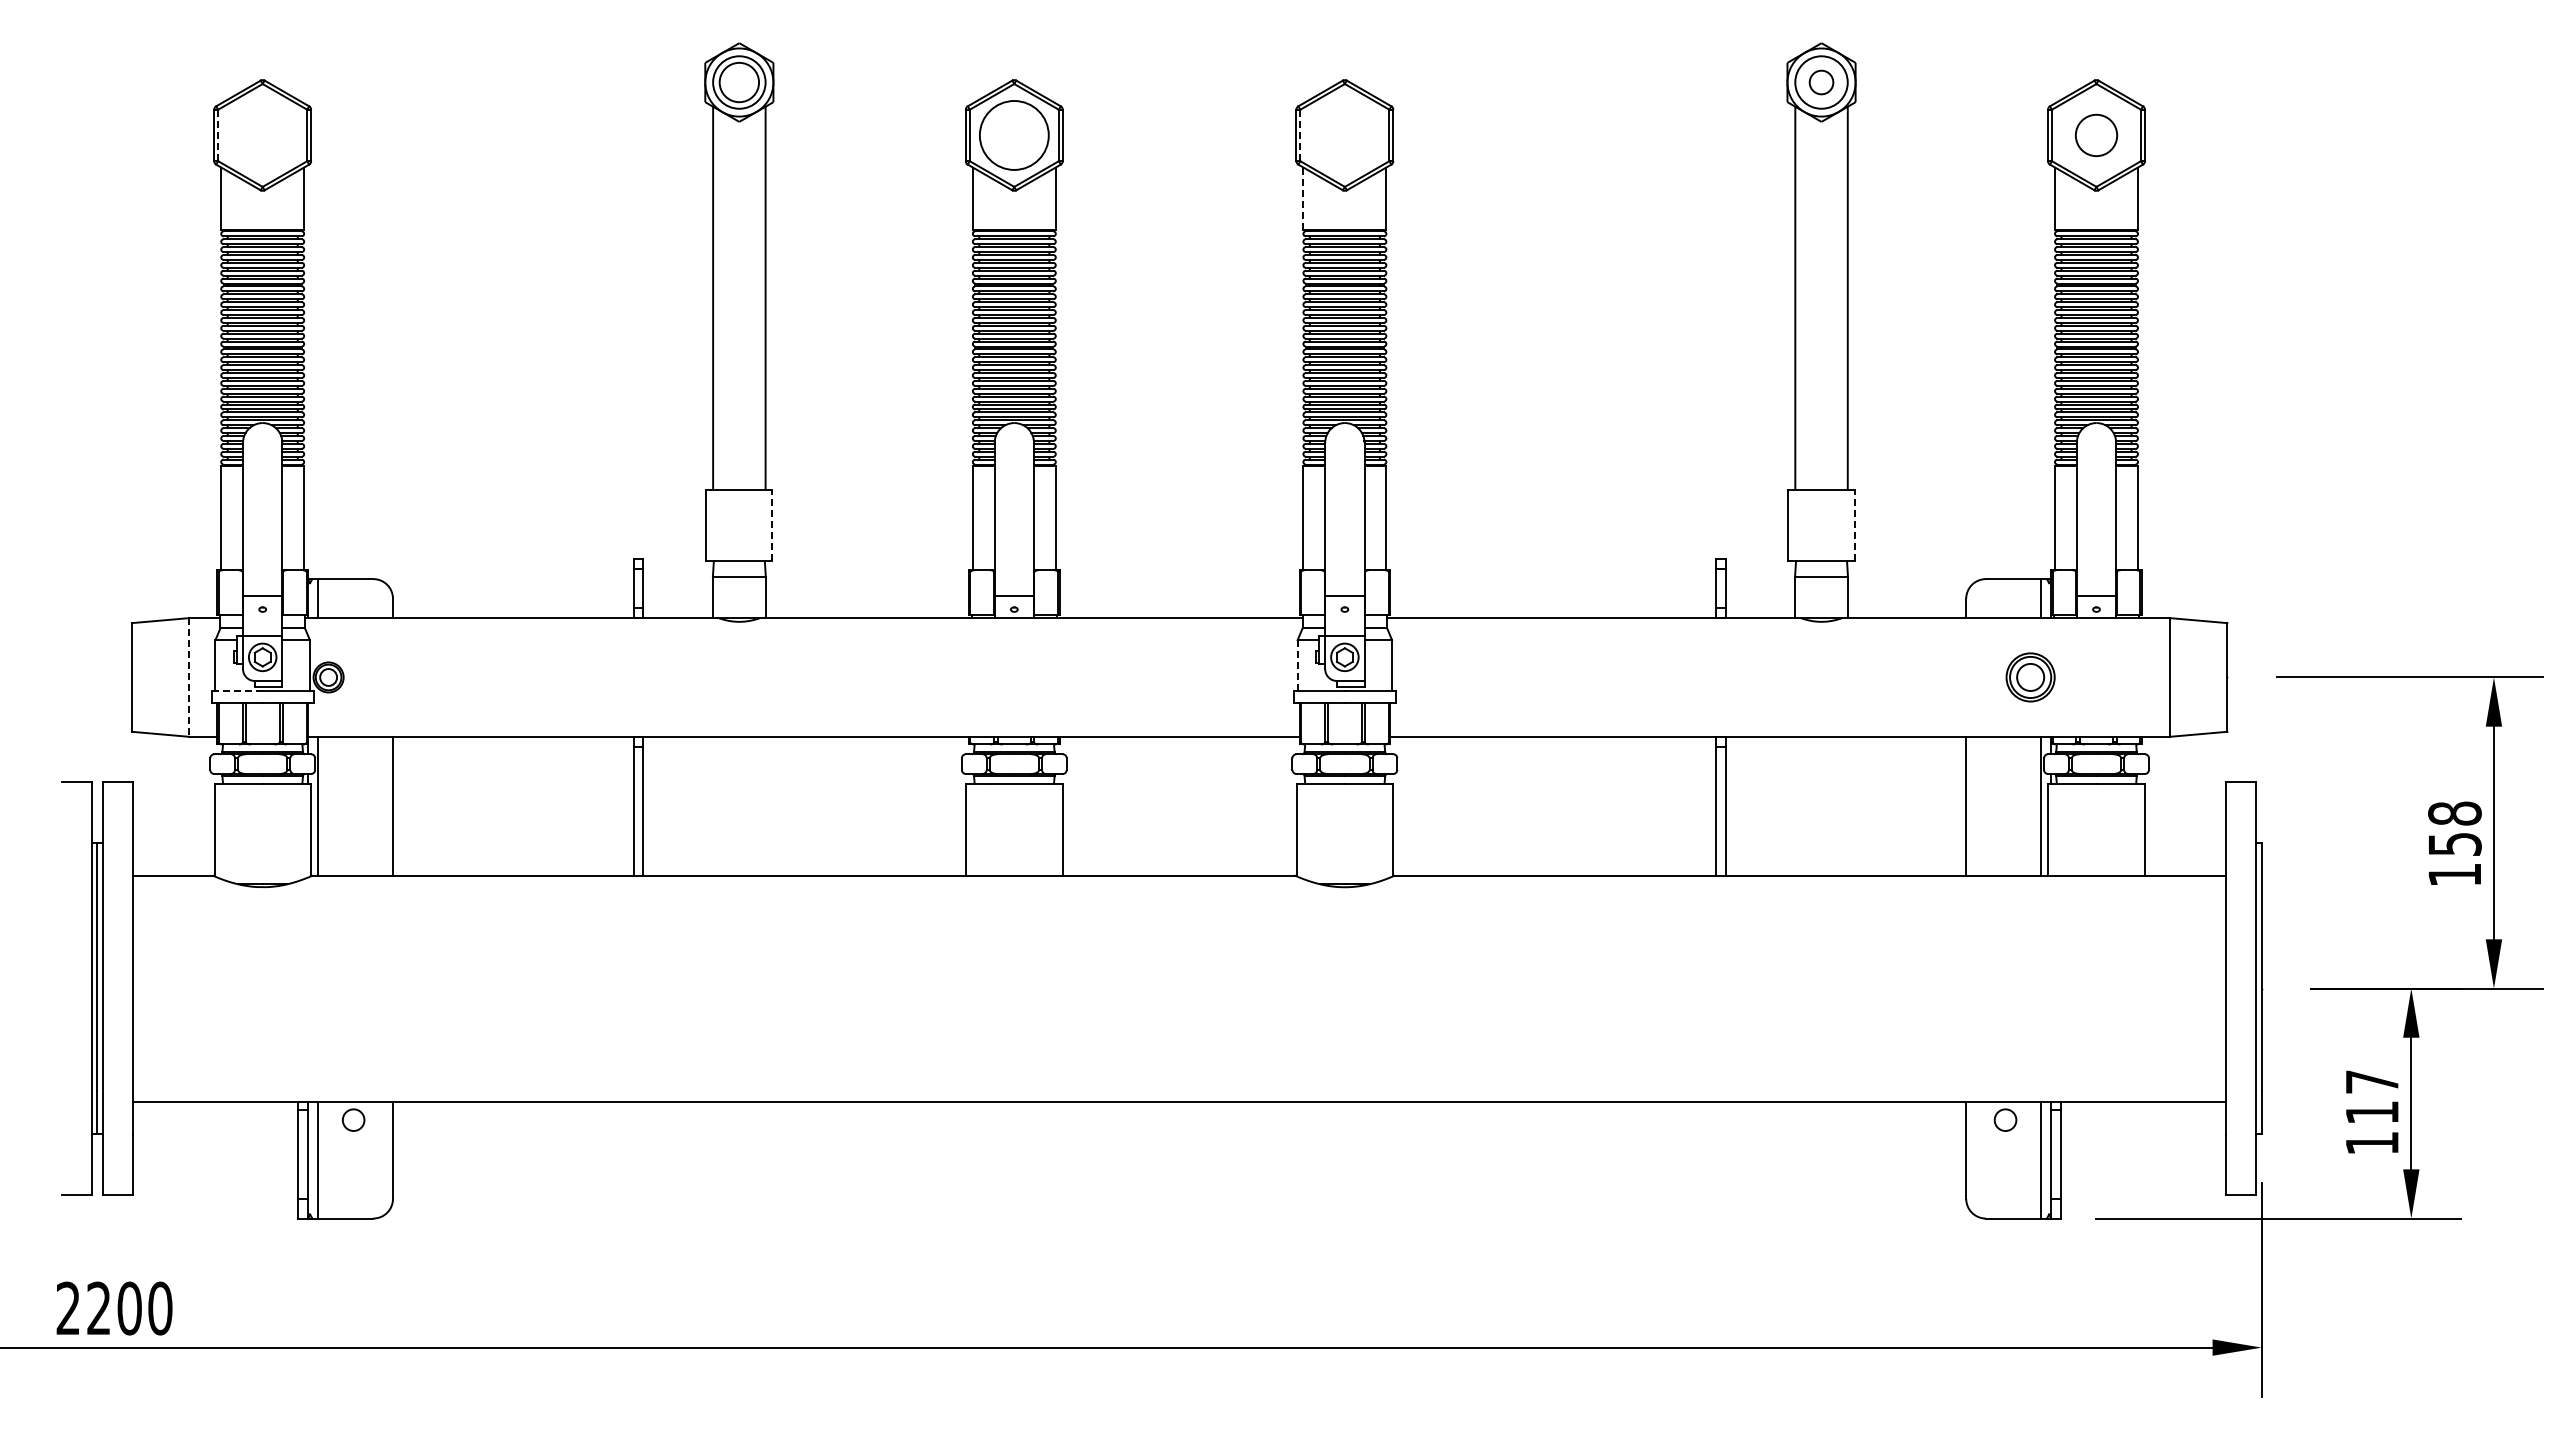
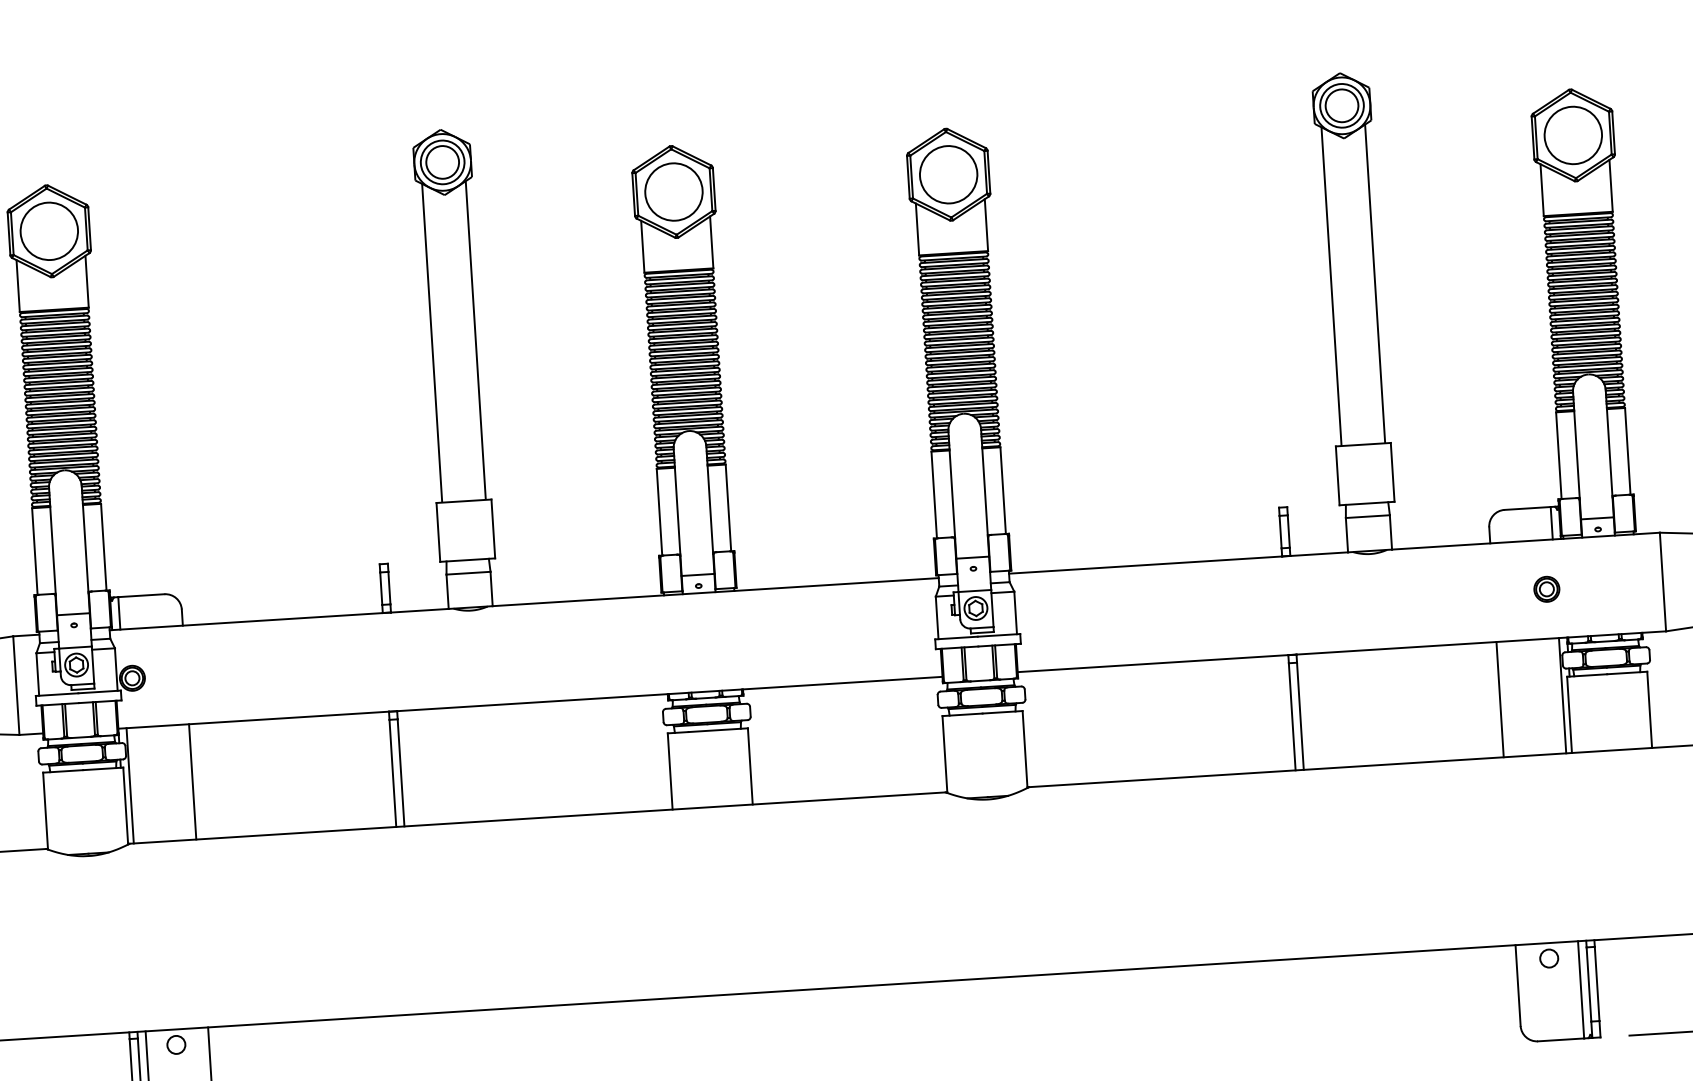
circle: (1821, 82) -> (1342, 105), size x1.67
line: (218, 135) -> (12, 233), dashed -> solid
circle: (262, 135) -> (49, 231), added
line: (1300, 135) -> (911, 177), dashed -> solid
circle: (1344, 135) -> (948, 174), added
circle: (2096, 135) -> (1573, 135), size x1.67
line: (1303, 199) -> (917, 230), dashed -> solid
line: (772, 525) -> (493, 528), dashed -> solid
line: (1854, 525) -> (1392, 472), dashed -> solid
line: (1297, 665) -> (937, 617), dashed -> solid
line: (188, 677) -> (15, 685), dashed -> solid
part: (2030, 677) -> (1546, 589), size x0.62
line: (237, 691) -> (57, 694), dashed -> solid

